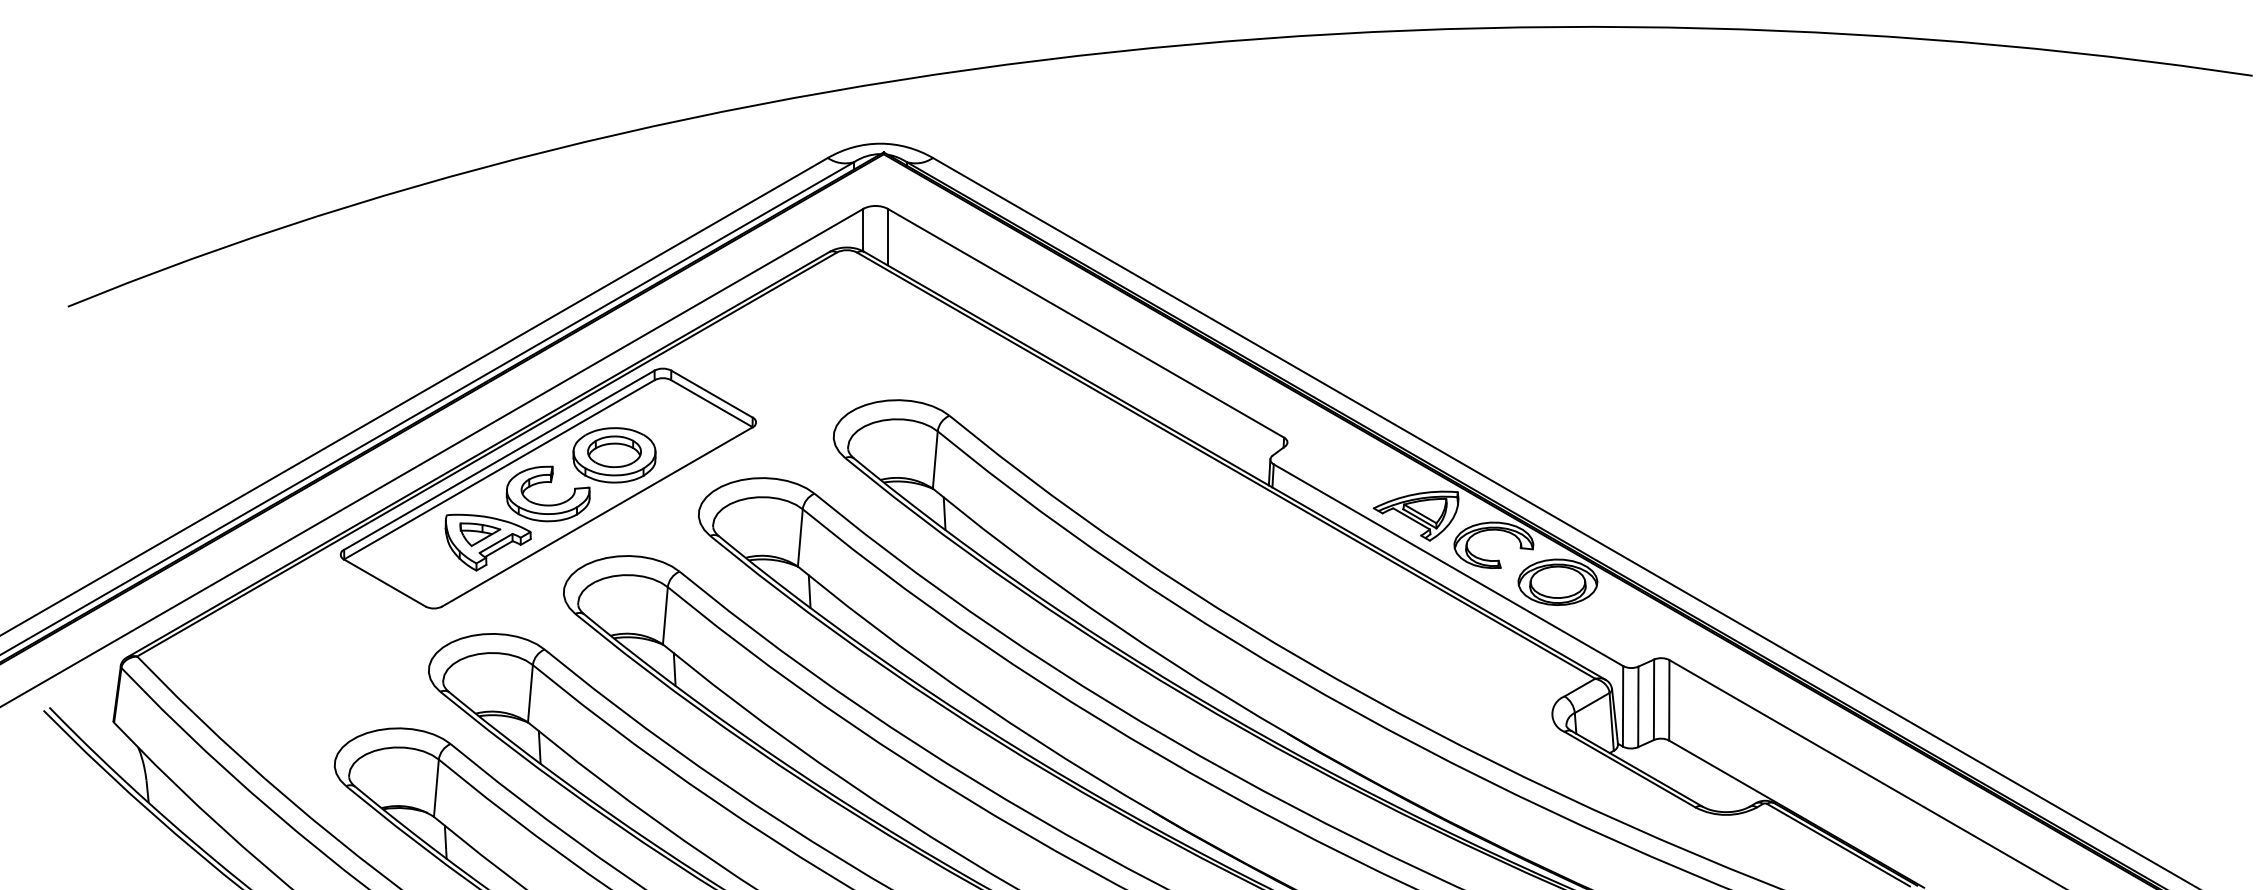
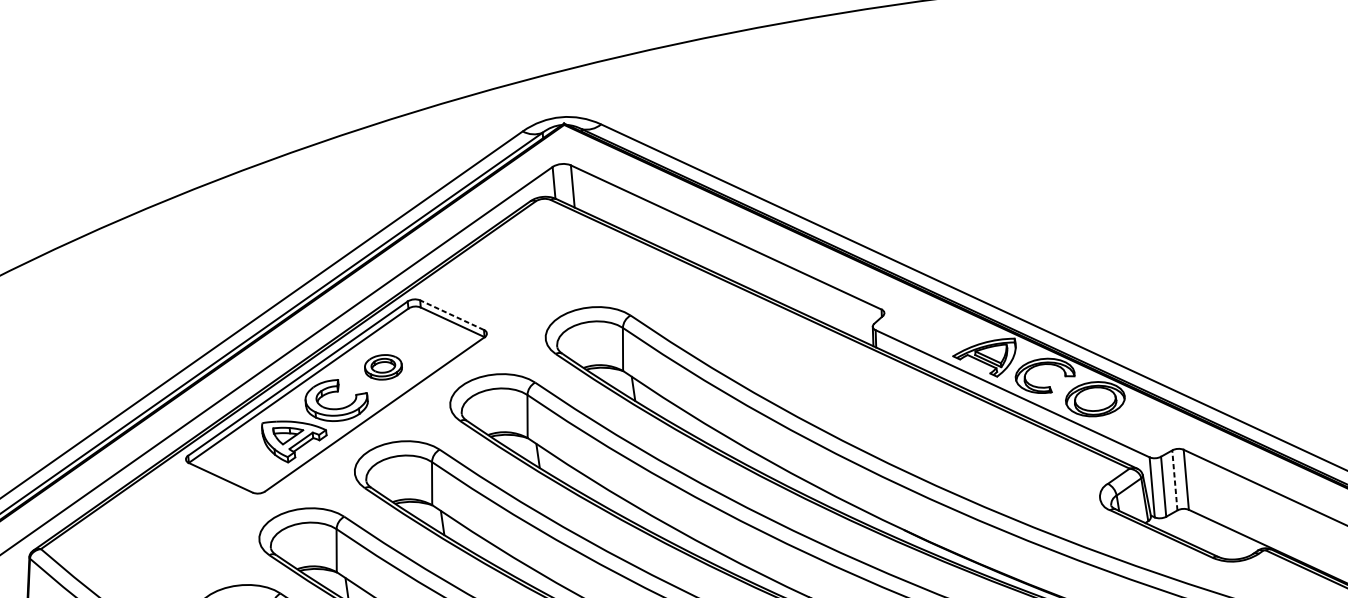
line: (712, 394) -> (452, 315), solid -> dashed
part: (614, 455) -> (383, 367), size x0.6
line: (1654, 699) -> (1175, 480), solid -> dashed

